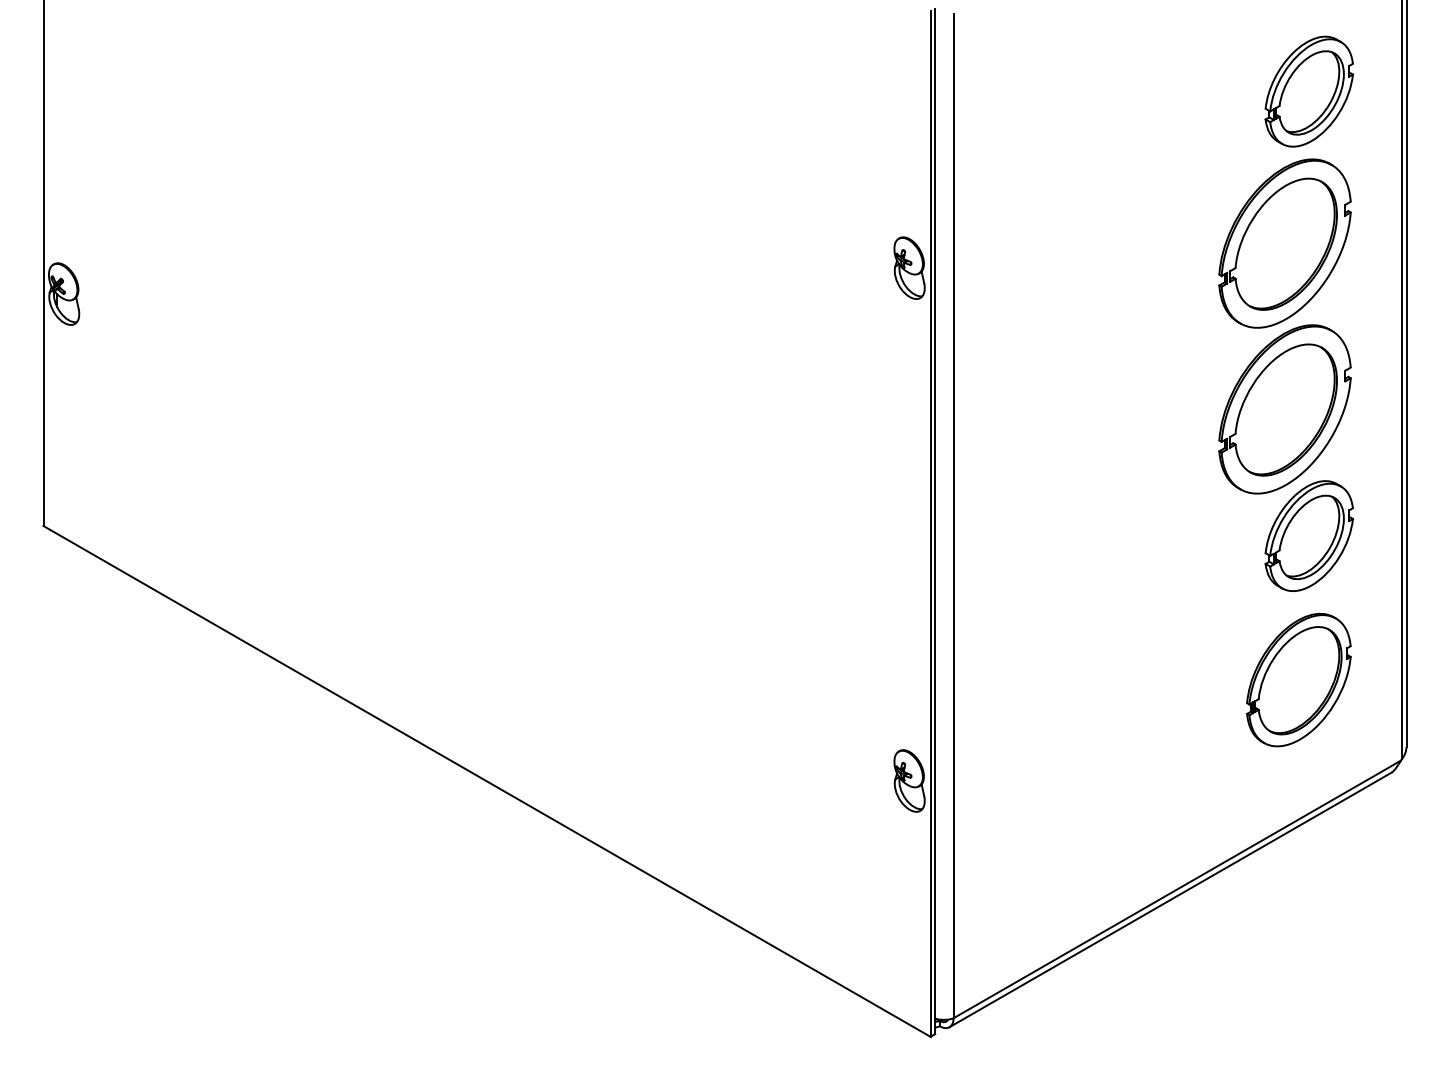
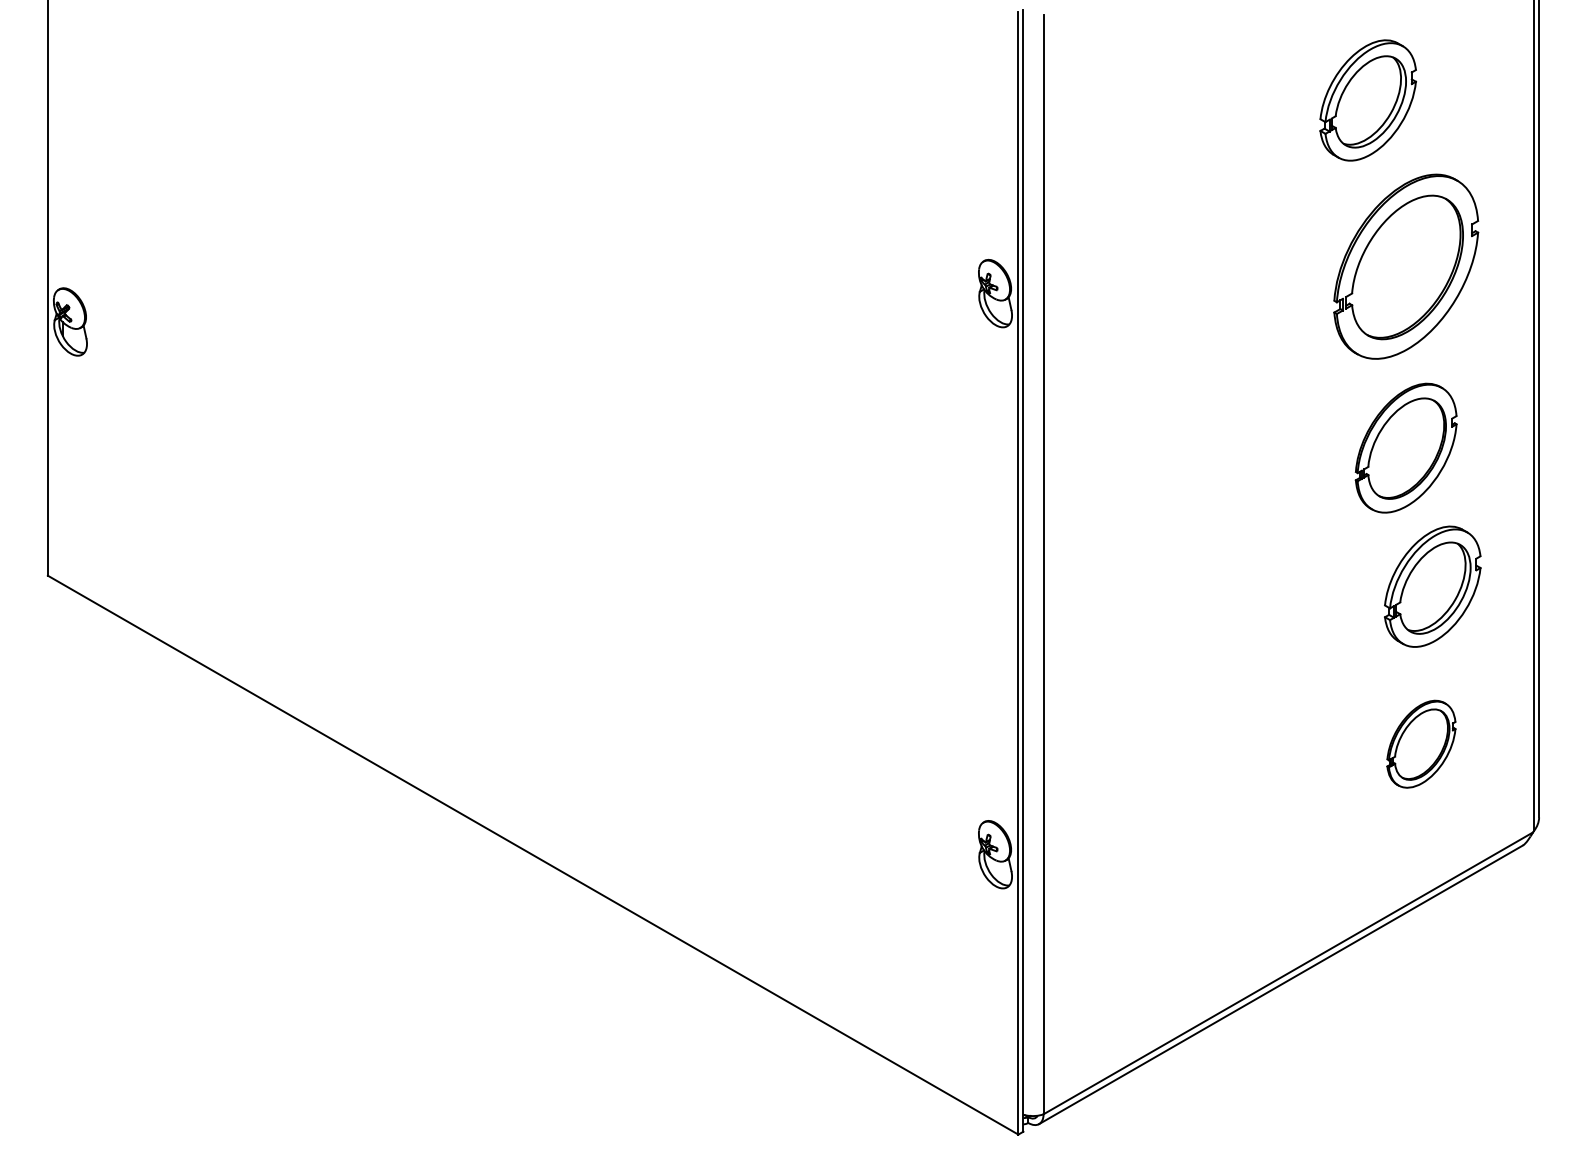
part: (1308, 91) -> (1367, 100), moved
part: (1284, 409) -> (1405, 448), size x0.7
part: (1298, 679) -> (1420, 743), size x0.6

